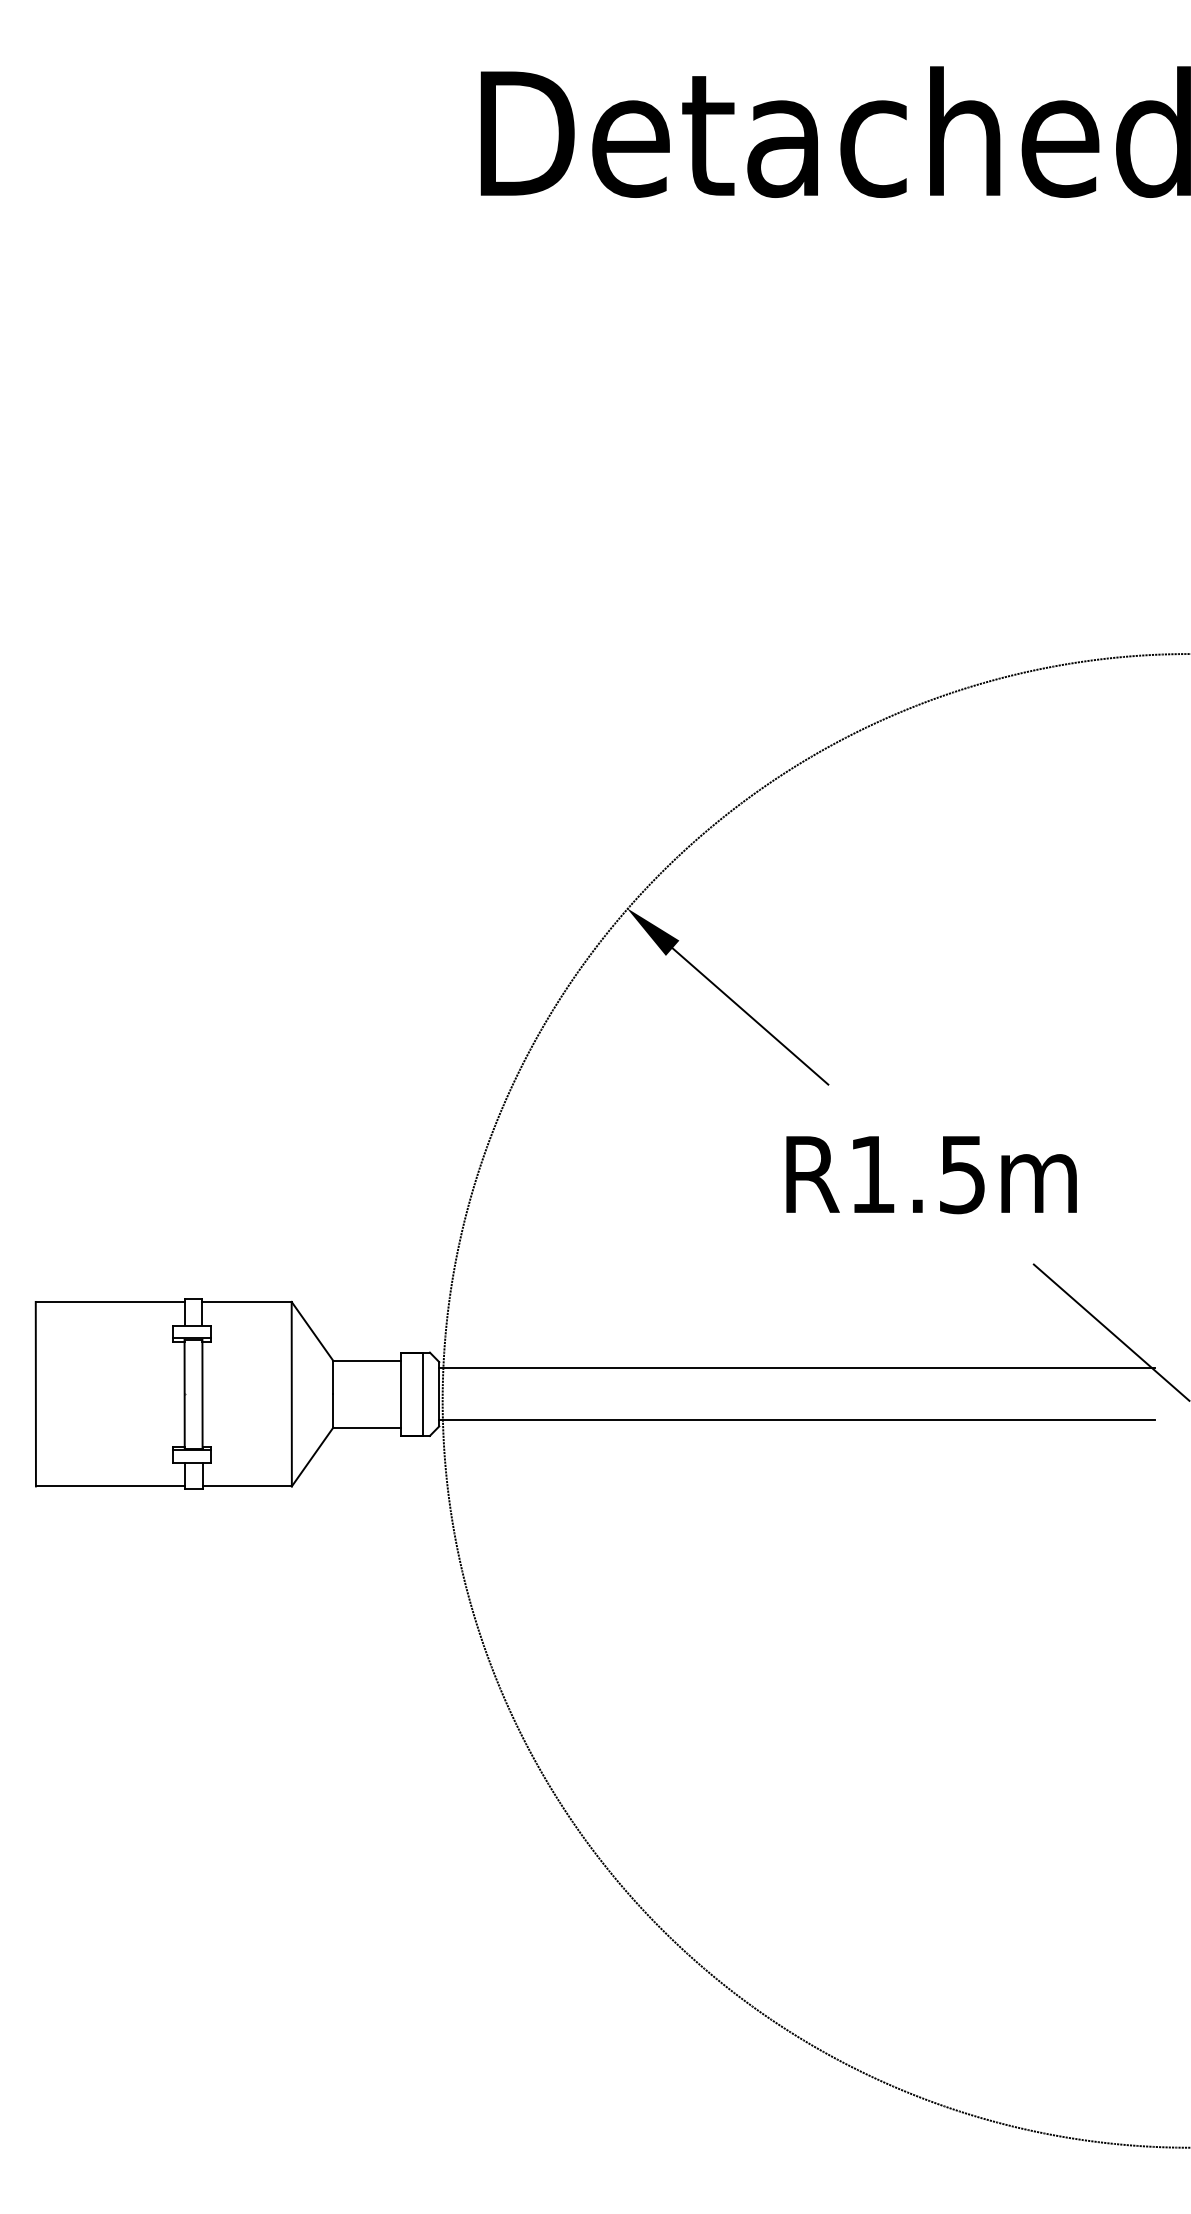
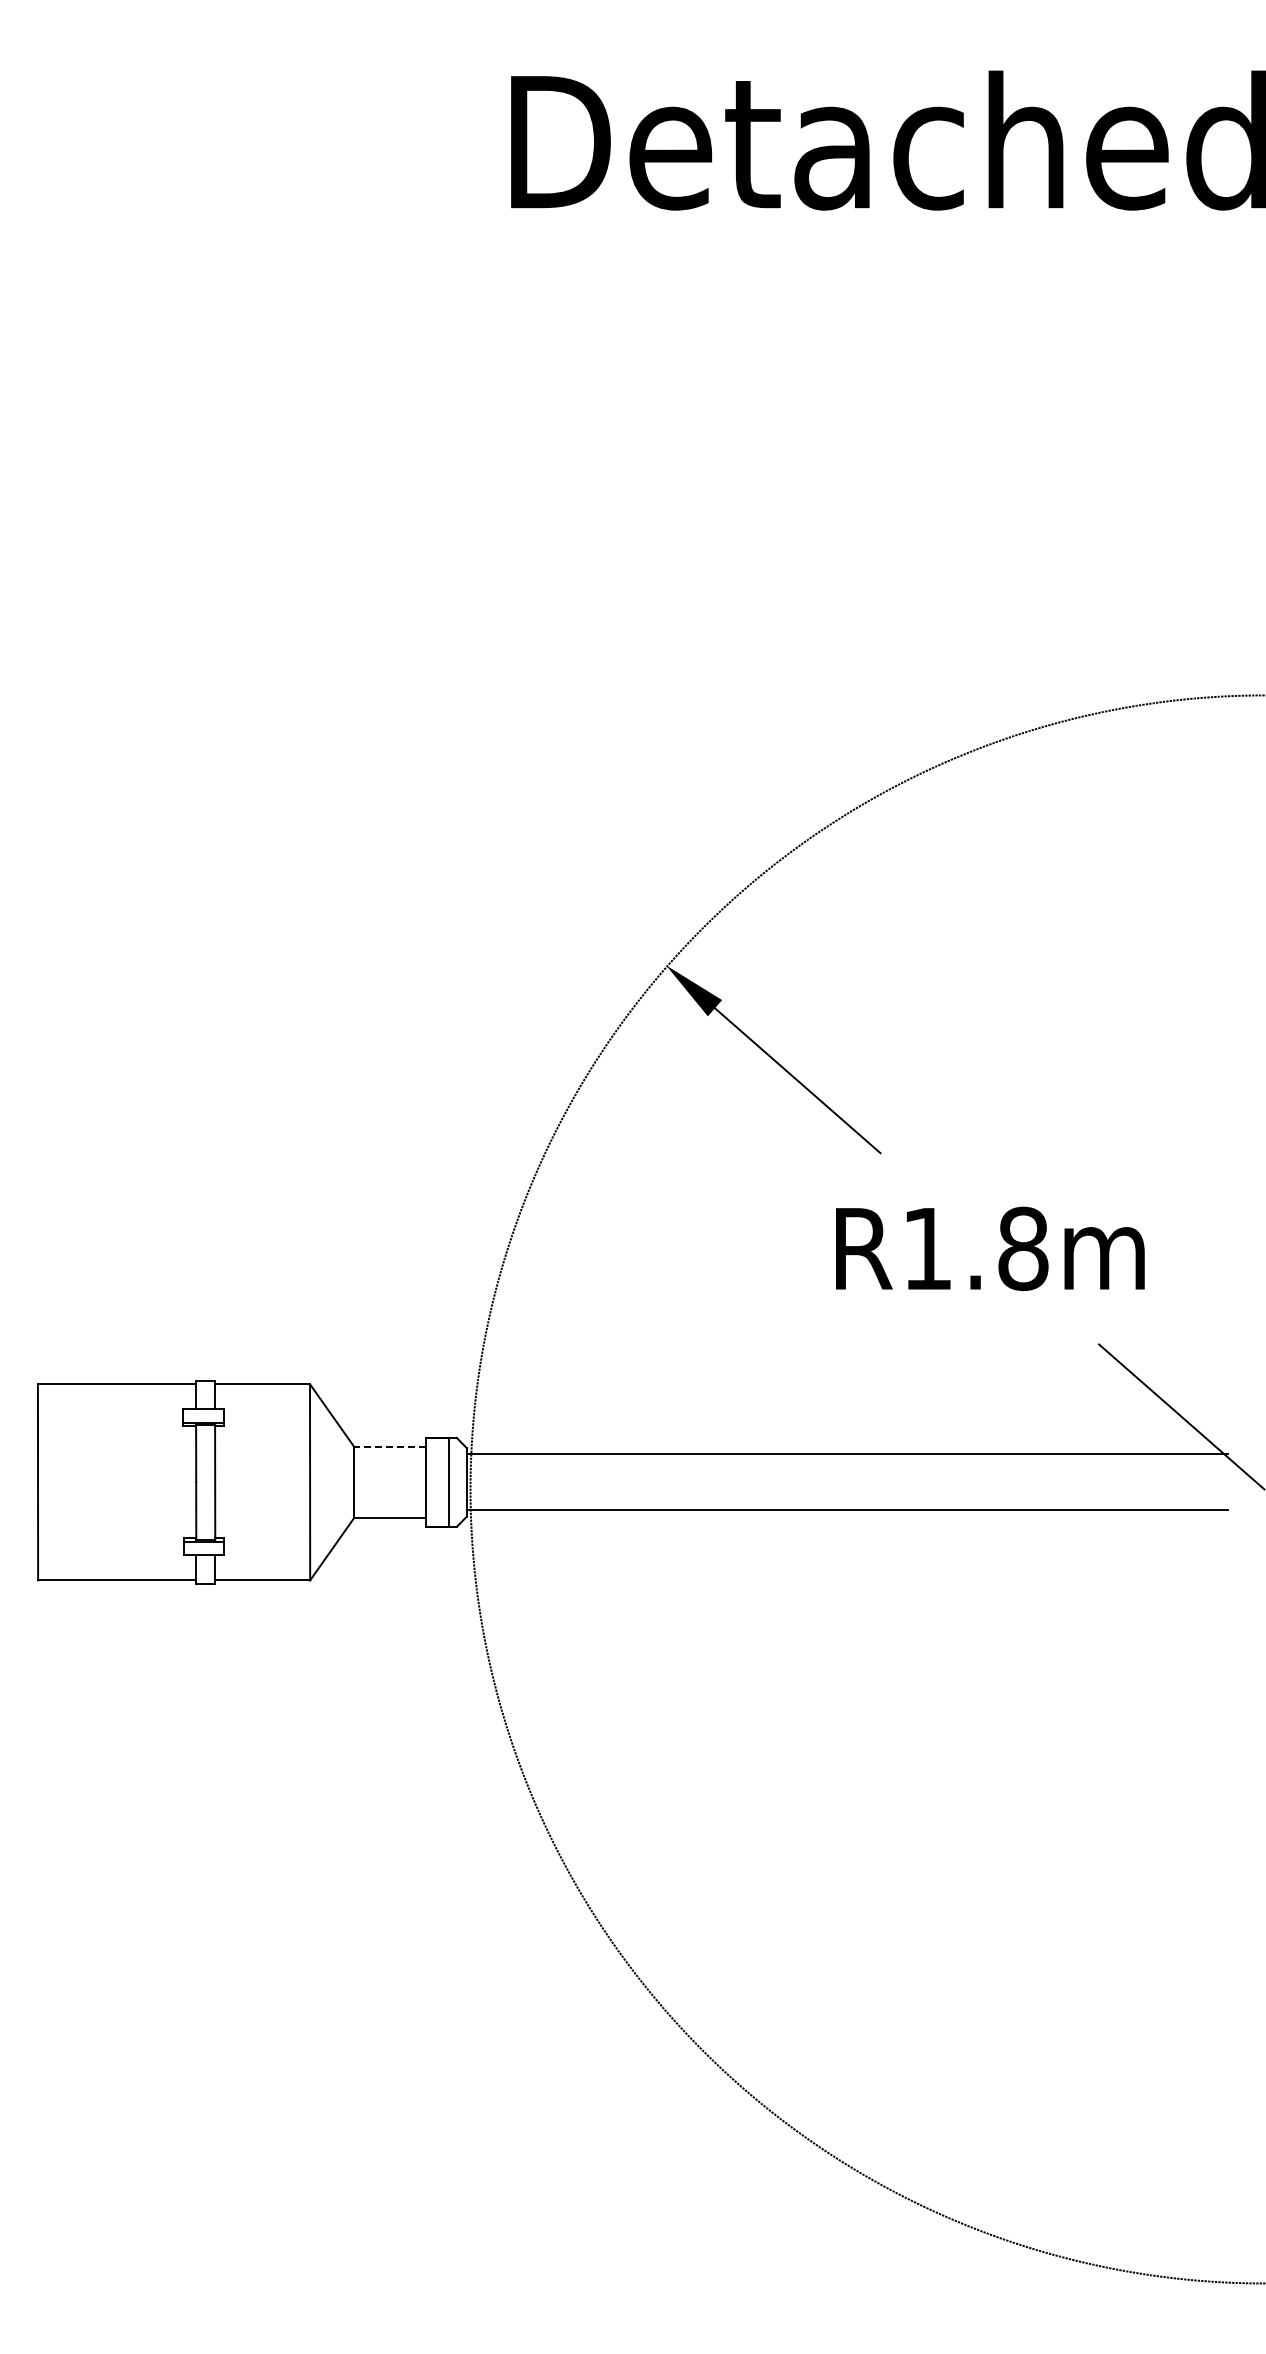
text: (962, 1174) -> (1023, 1248), R1.5m -> R1.8m
line: (366, 1360) -> (389, 1446), solid -> dashed

